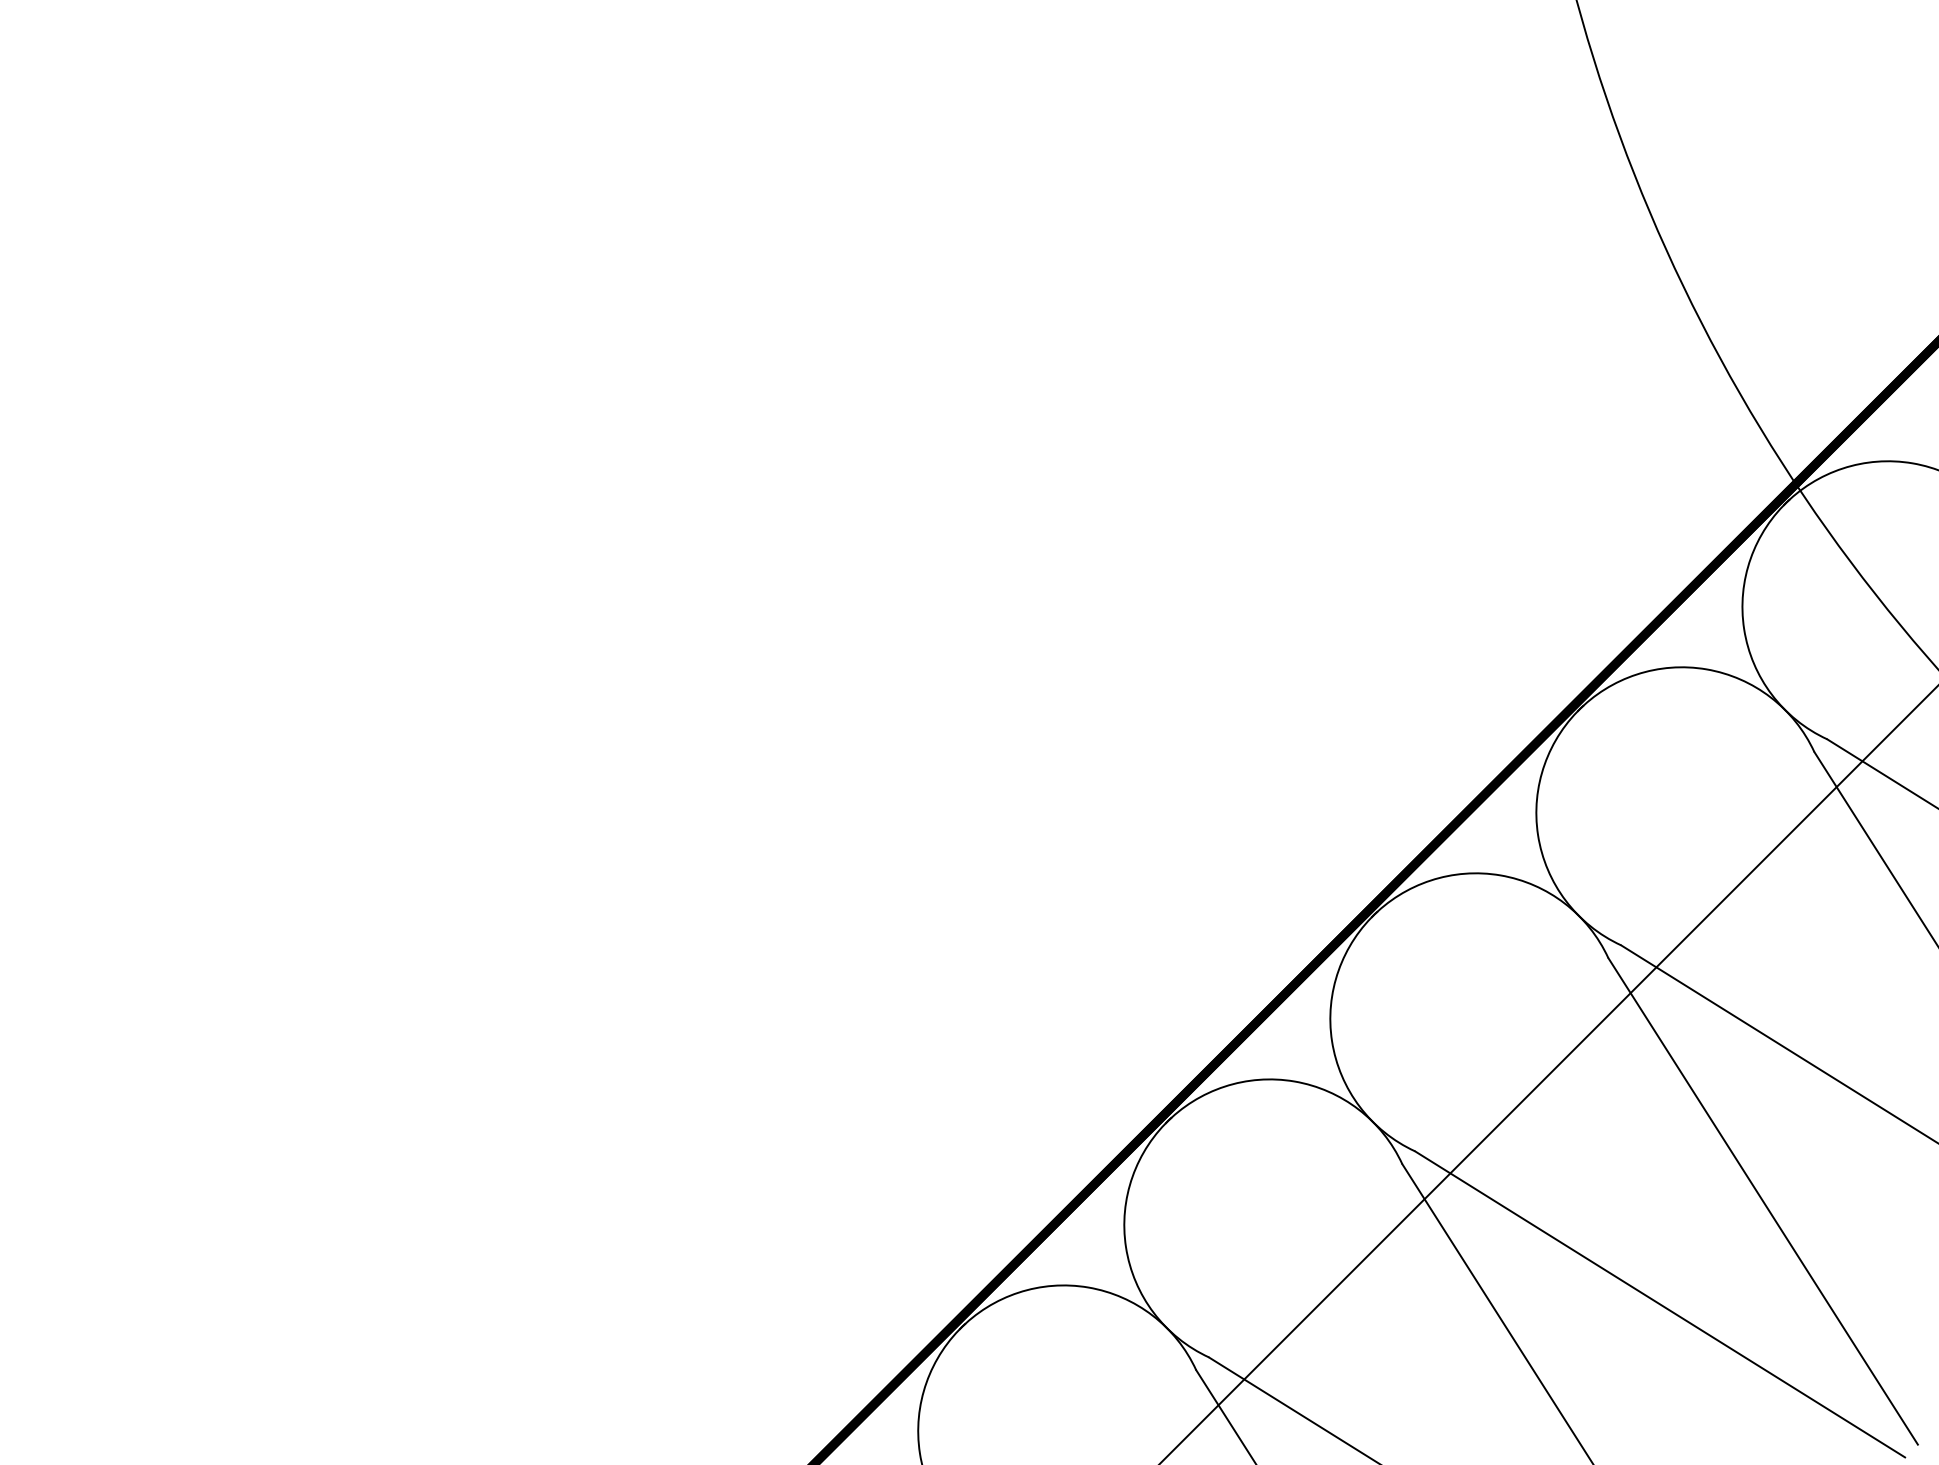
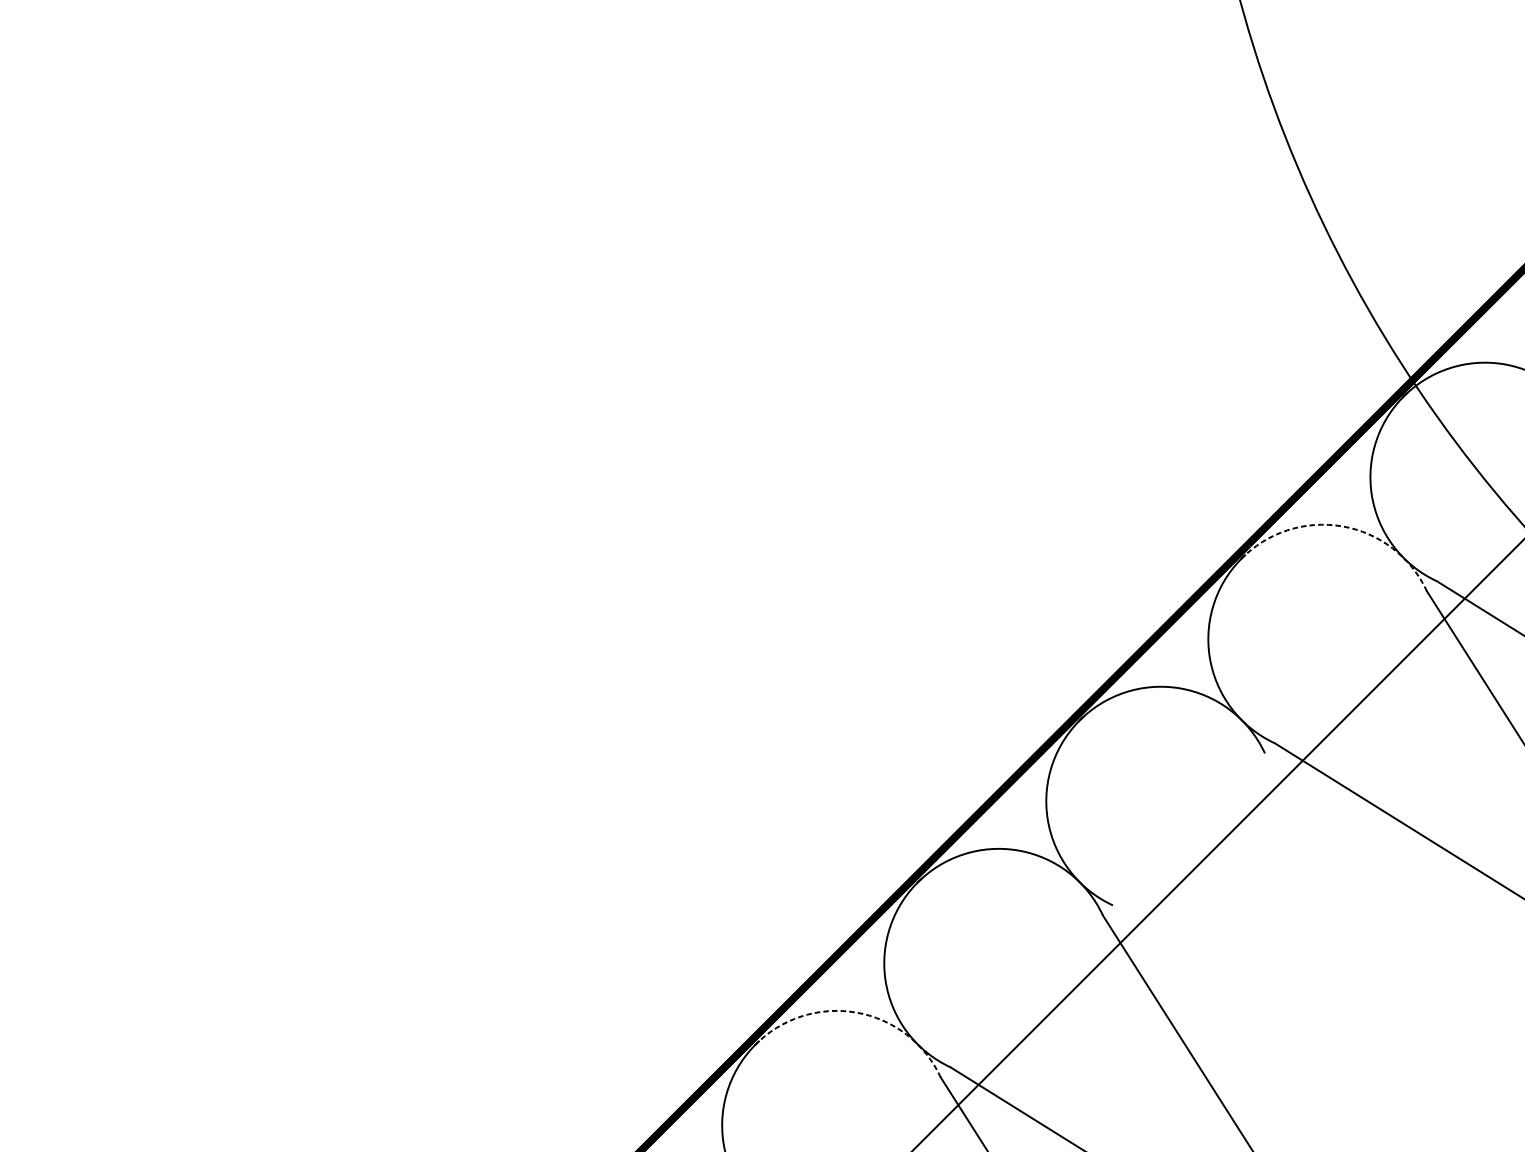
arc: (1706, 669) -> (1342, 526), solid -> dashed
line: (1762, 1201) -> (1386, 944), removed
arc: (1088, 1287) -> (856, 1012), solid -> dashed
line: (1660, 1304) -> (1305, 1025), removed

